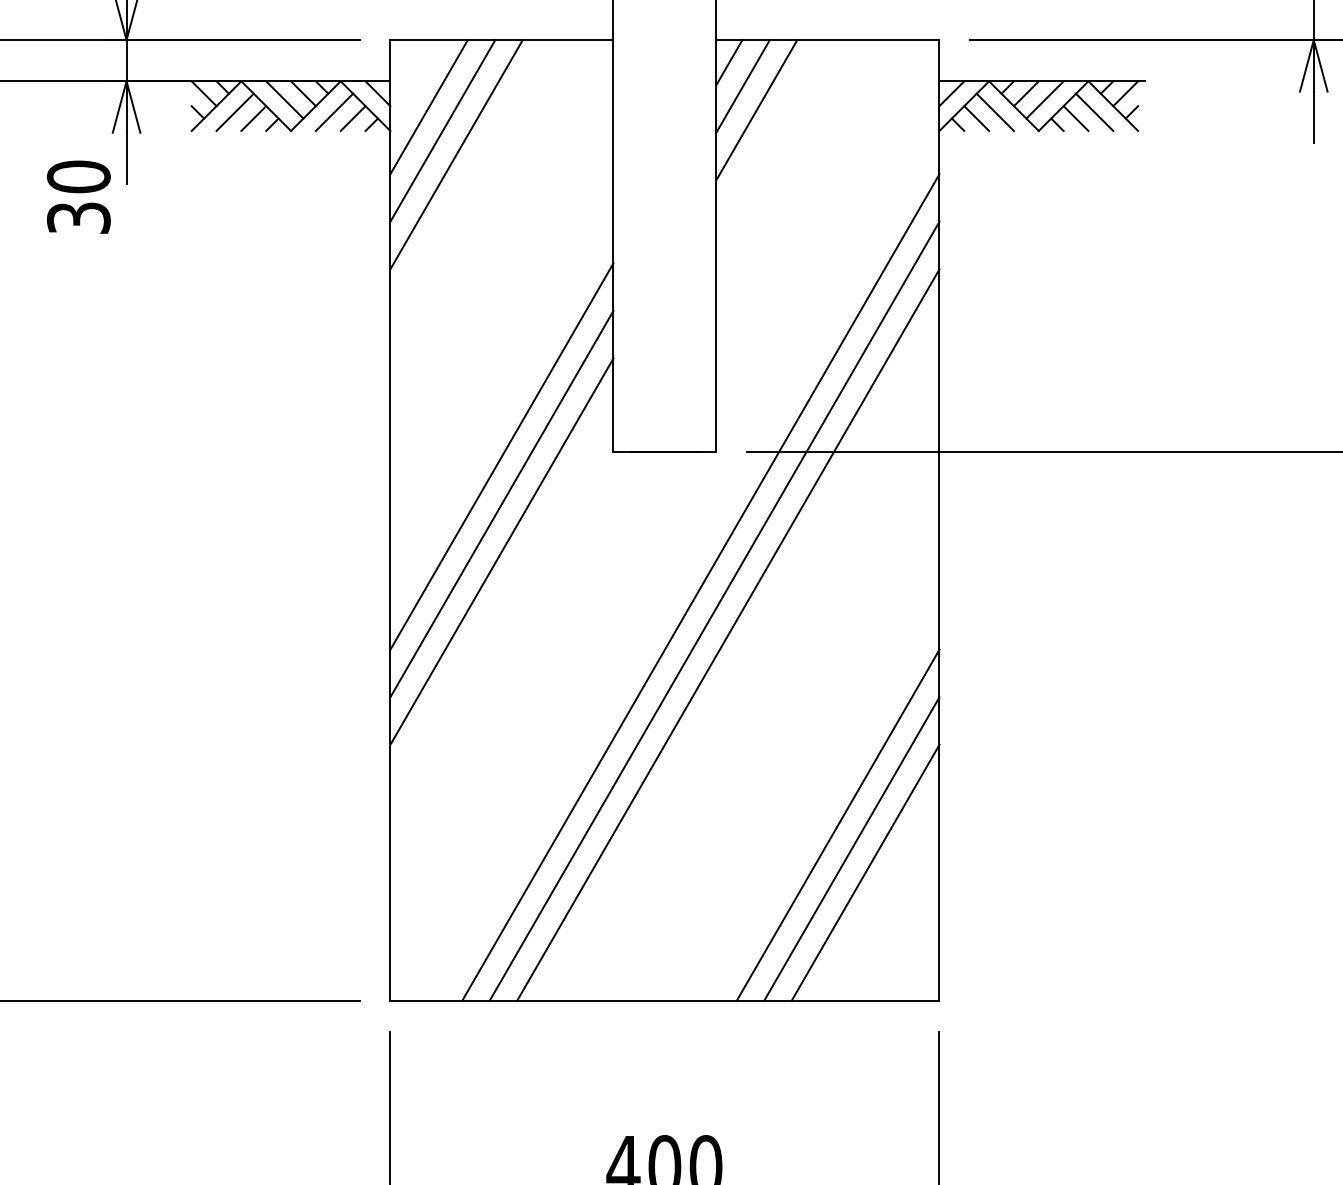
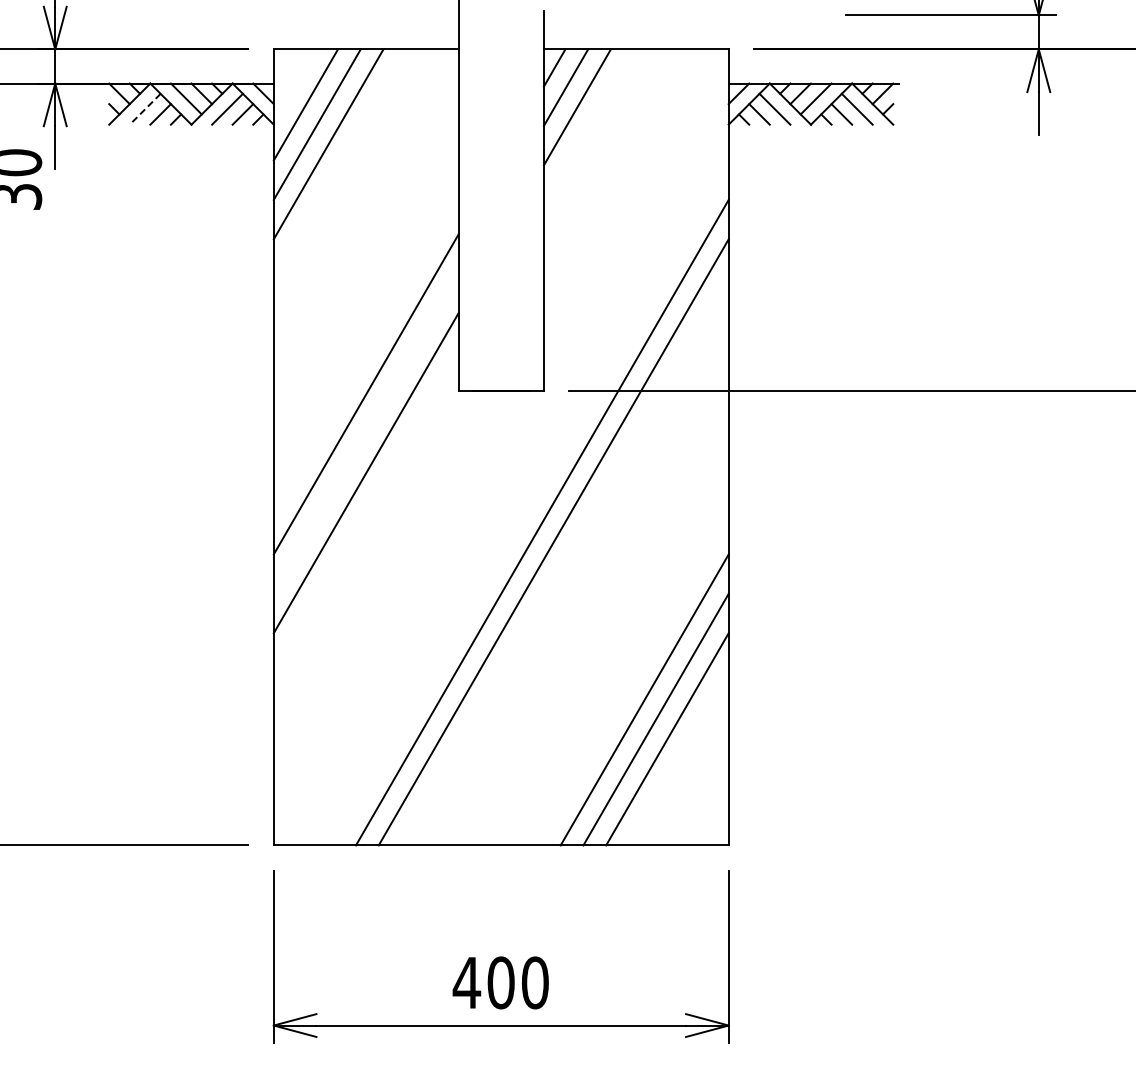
line: (235, 112) -> (145, 109), solid -> dashed
line: (501, 503) -> (365, 433), removed
line: (700, 587) -> (530, 502), removed

